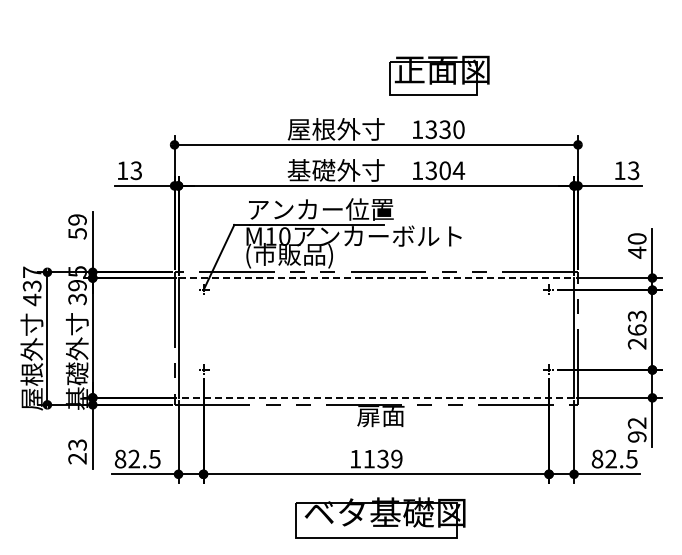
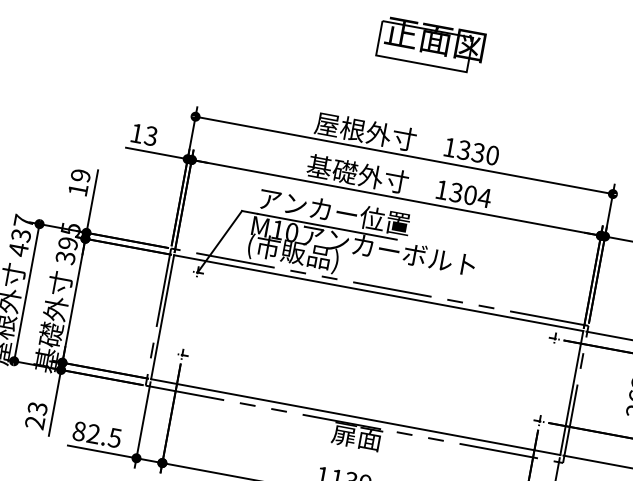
part: (439, 75) -> (431, 44), moved
text: (77, 233) -> (78, 189), 59 -> 19
line: (376, 278) -> (378, 293), dashed -> solid
line: (376, 397) -> (356, 416), dashed -> solid

